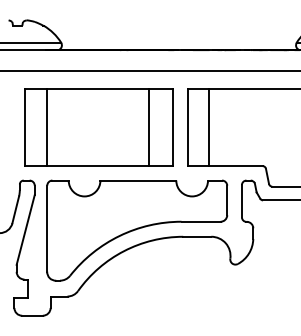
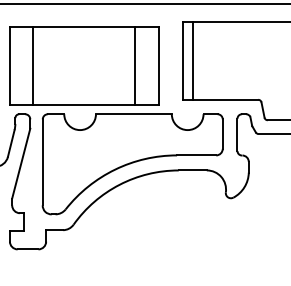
part: (98, 127) -> (84, 66), moved
line: (208, 127) -> (193, 61), moved

